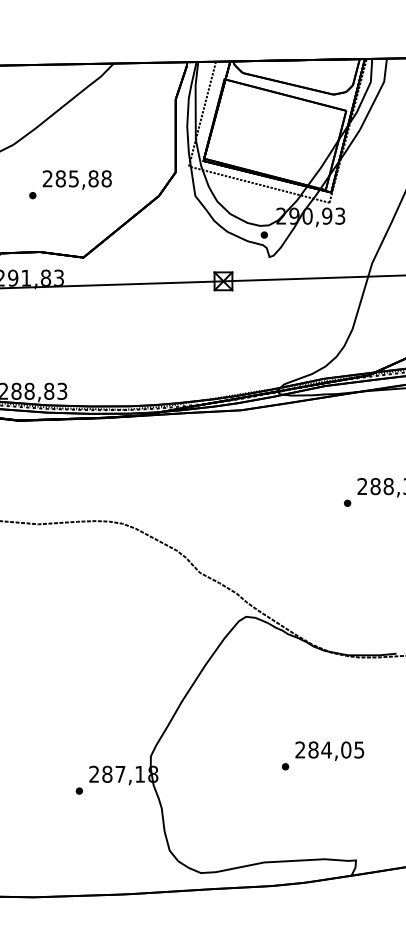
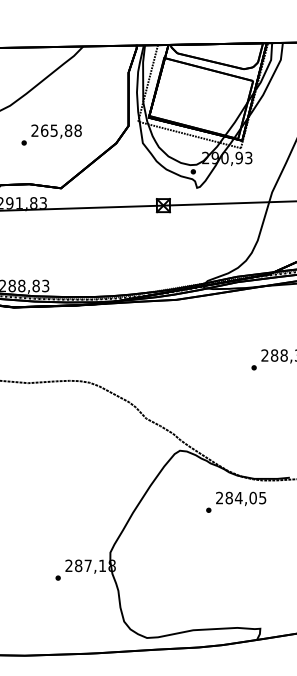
text: (60, 178) -> (44, 130), 285,88 -> 265,88
text: (323, 754) -> (236, 501), moved

